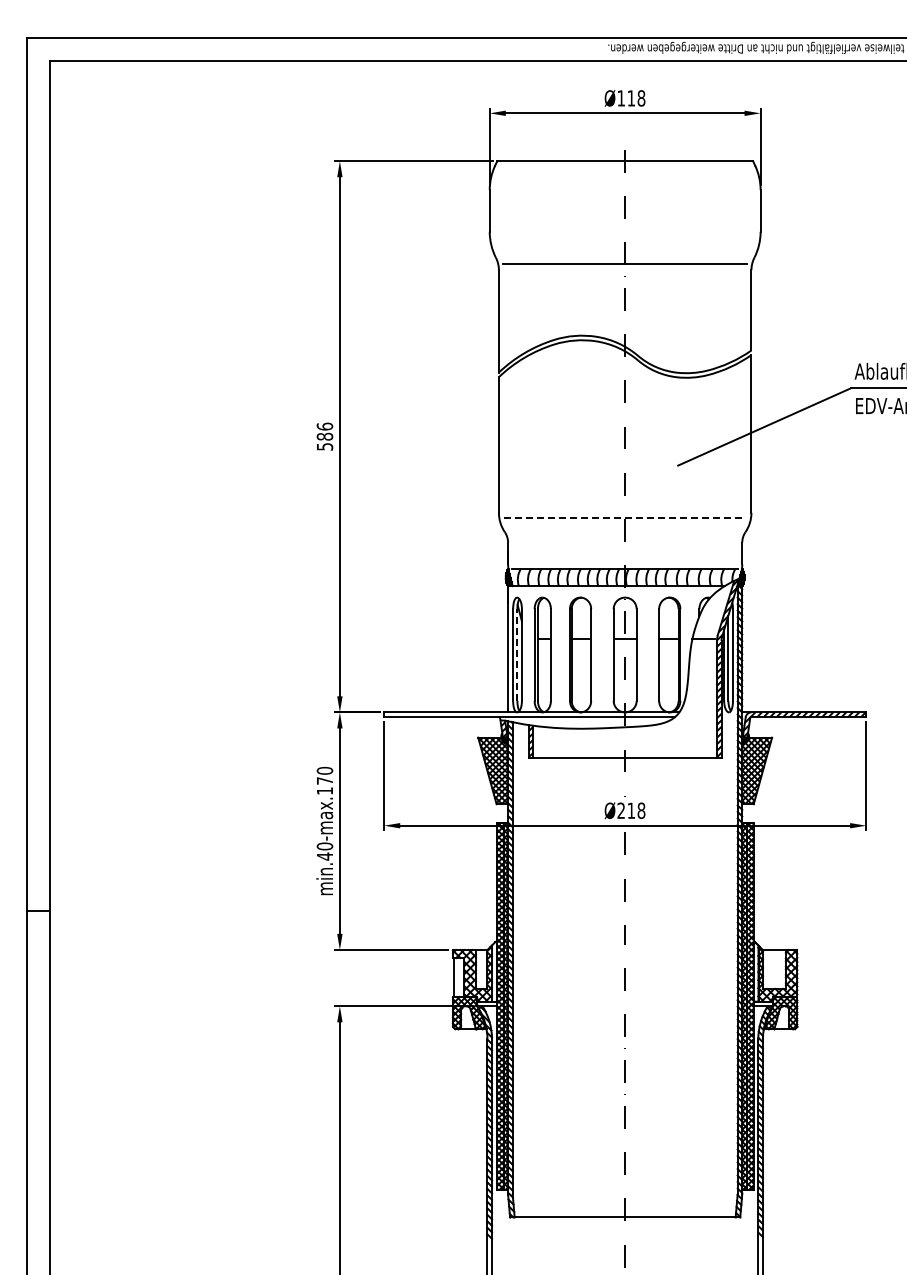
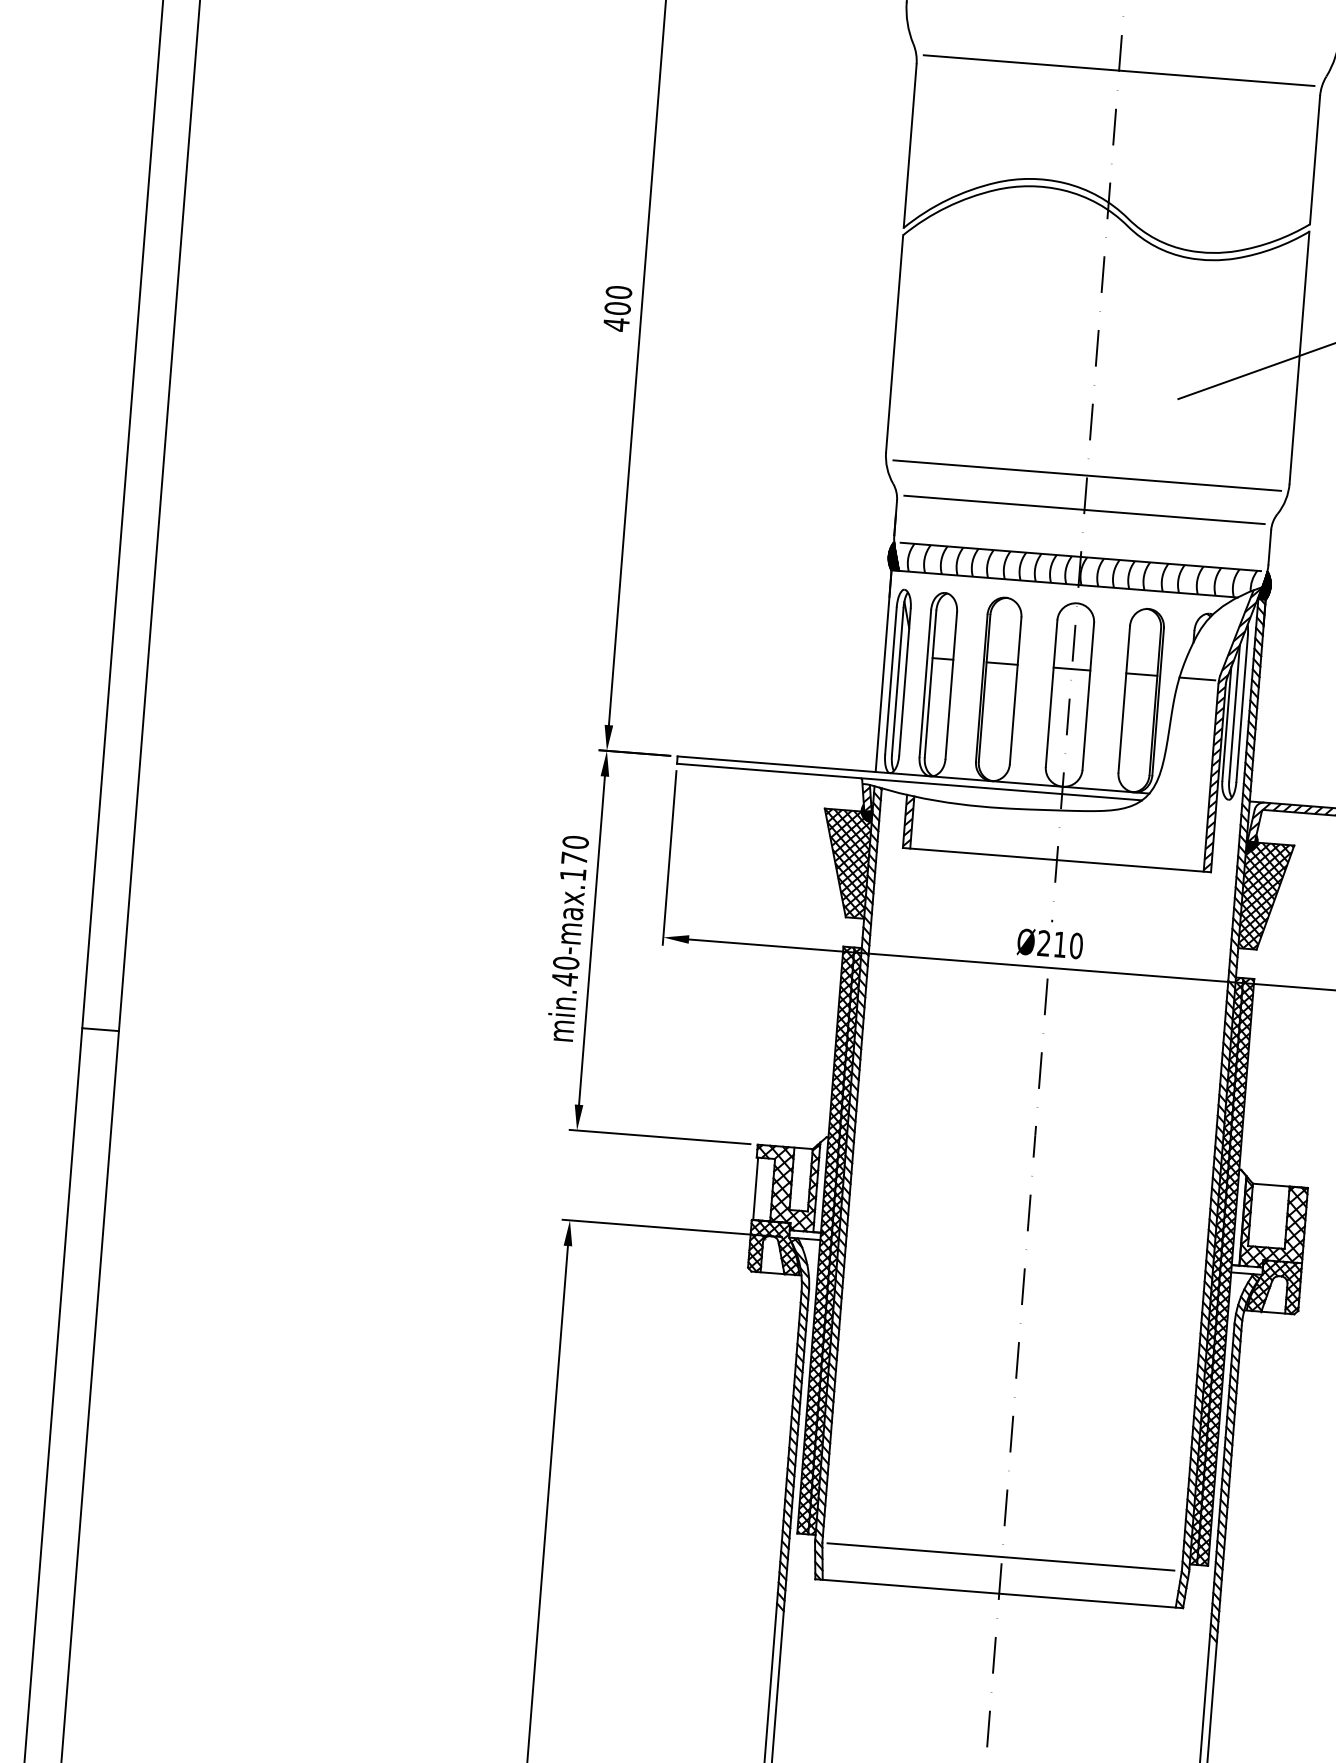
text: (324, 436) -> (617, 308), 586 -> 400
line: (625, 517) -> (1087, 475), dashed -> solid
line: (624, 539) -> (1083, 510), added
line: (517, 655) -> (897, 682), dashed -> solid
text: (641, 810) -> (1076, 945), Ø218 -> Ø210
line: (623, 1194) -> (999, 1556), added

